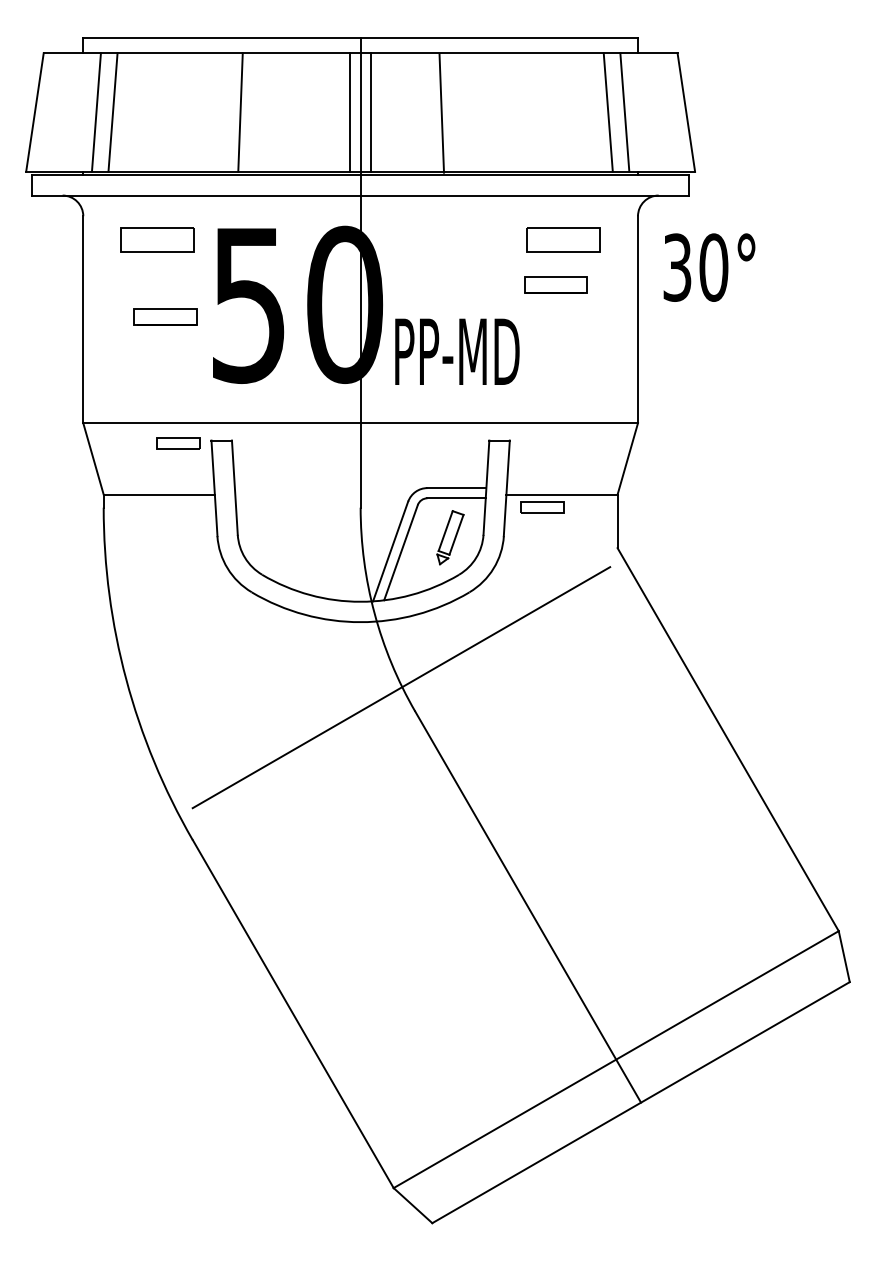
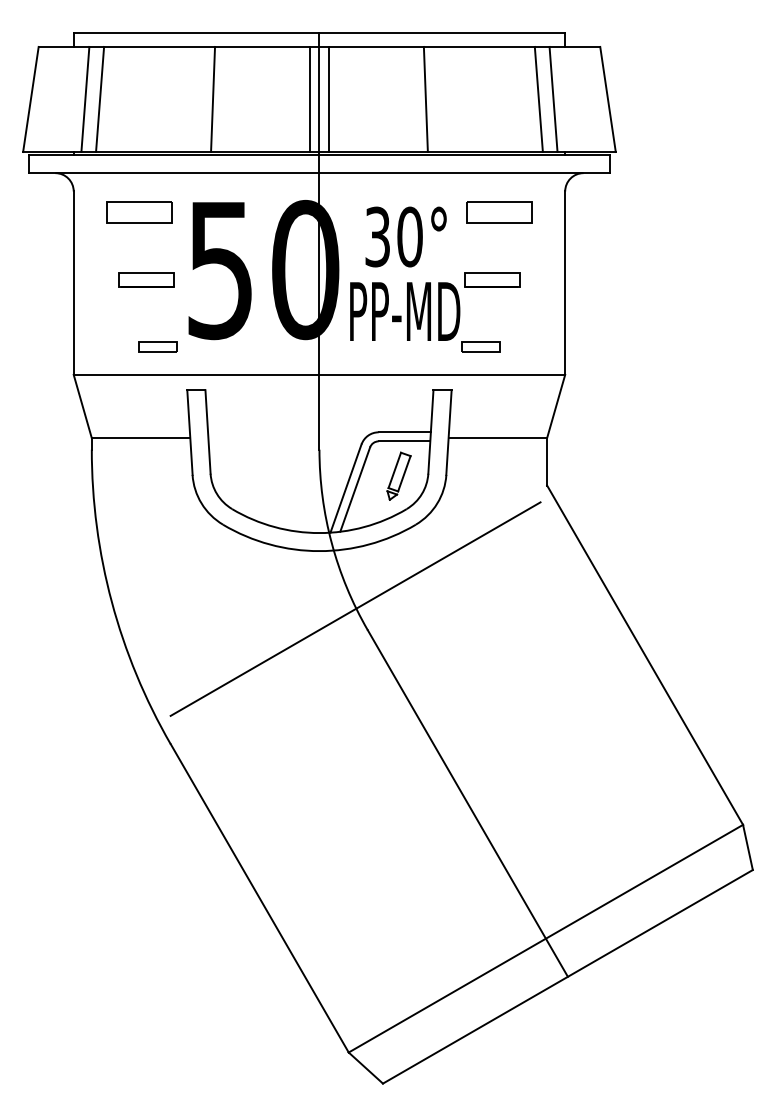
line: (441, 113) -> (425, 99), moved
text: (709, 267) -> (406, 236), moved
part: (555, 284) -> (492, 280), moved
part: (178, 443) -> (158, 346), moved
part: (542, 507) -> (480, 346), moved

